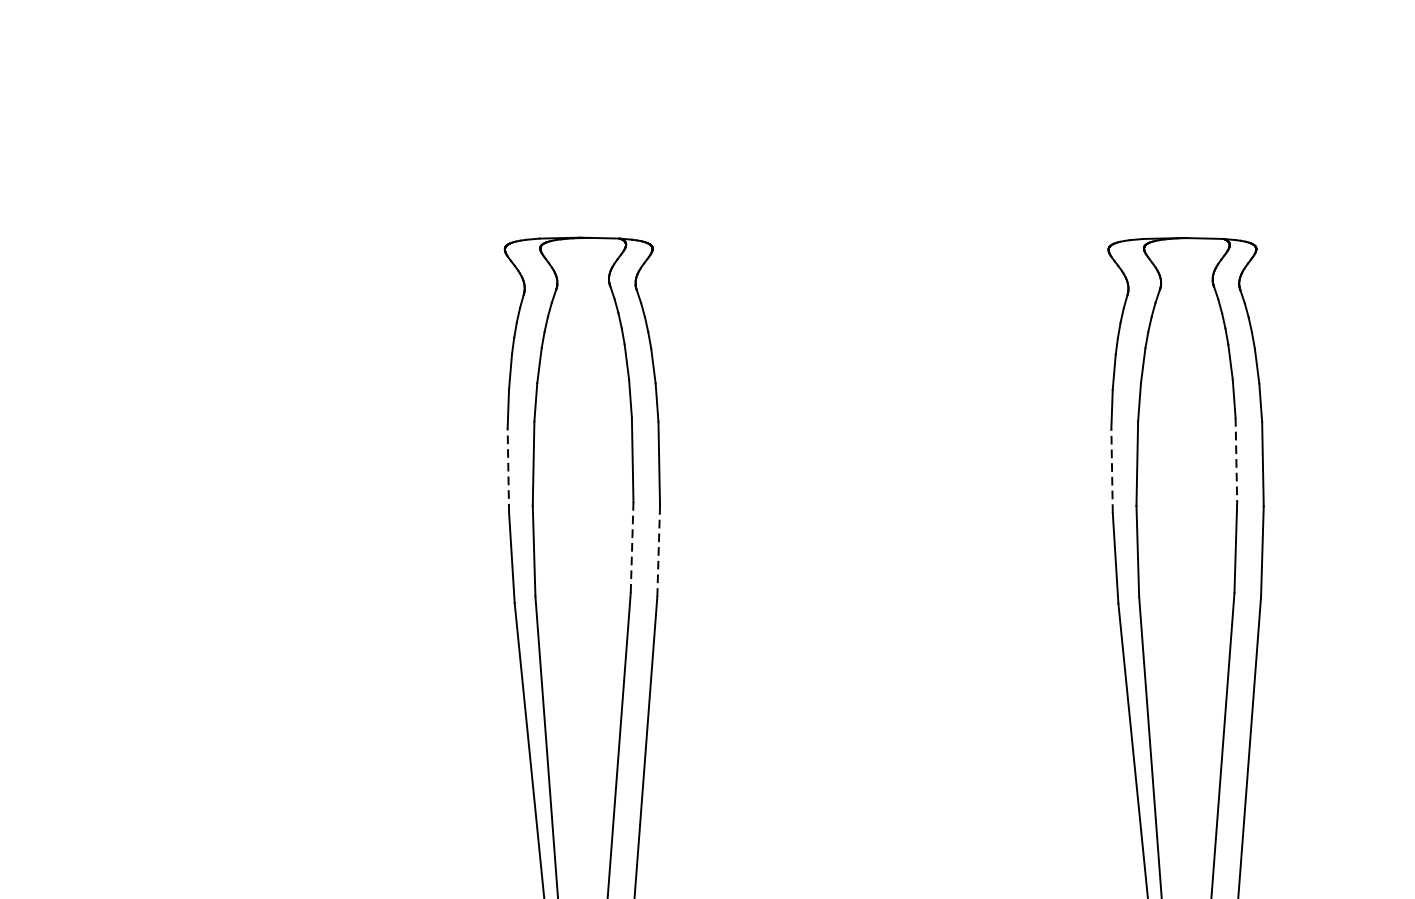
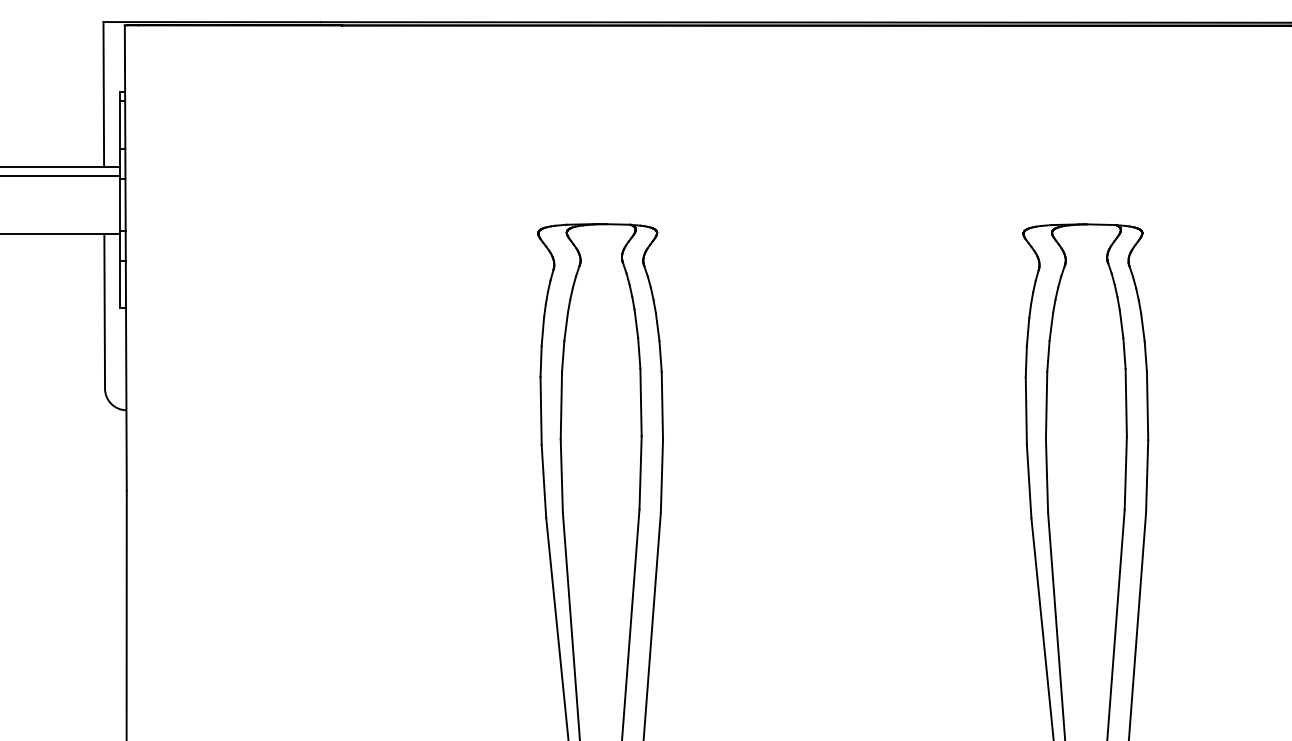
line: (1236, 459) -> (1126, 402), dashed -> solid
line: (508, 470) -> (541, 411), dashed -> solid
line: (1112, 470) -> (1026, 411), dashed -> solid
line: (632, 546) -> (640, 472), dashed -> solid
line: (658, 551) -> (661, 476), dashed -> solid

